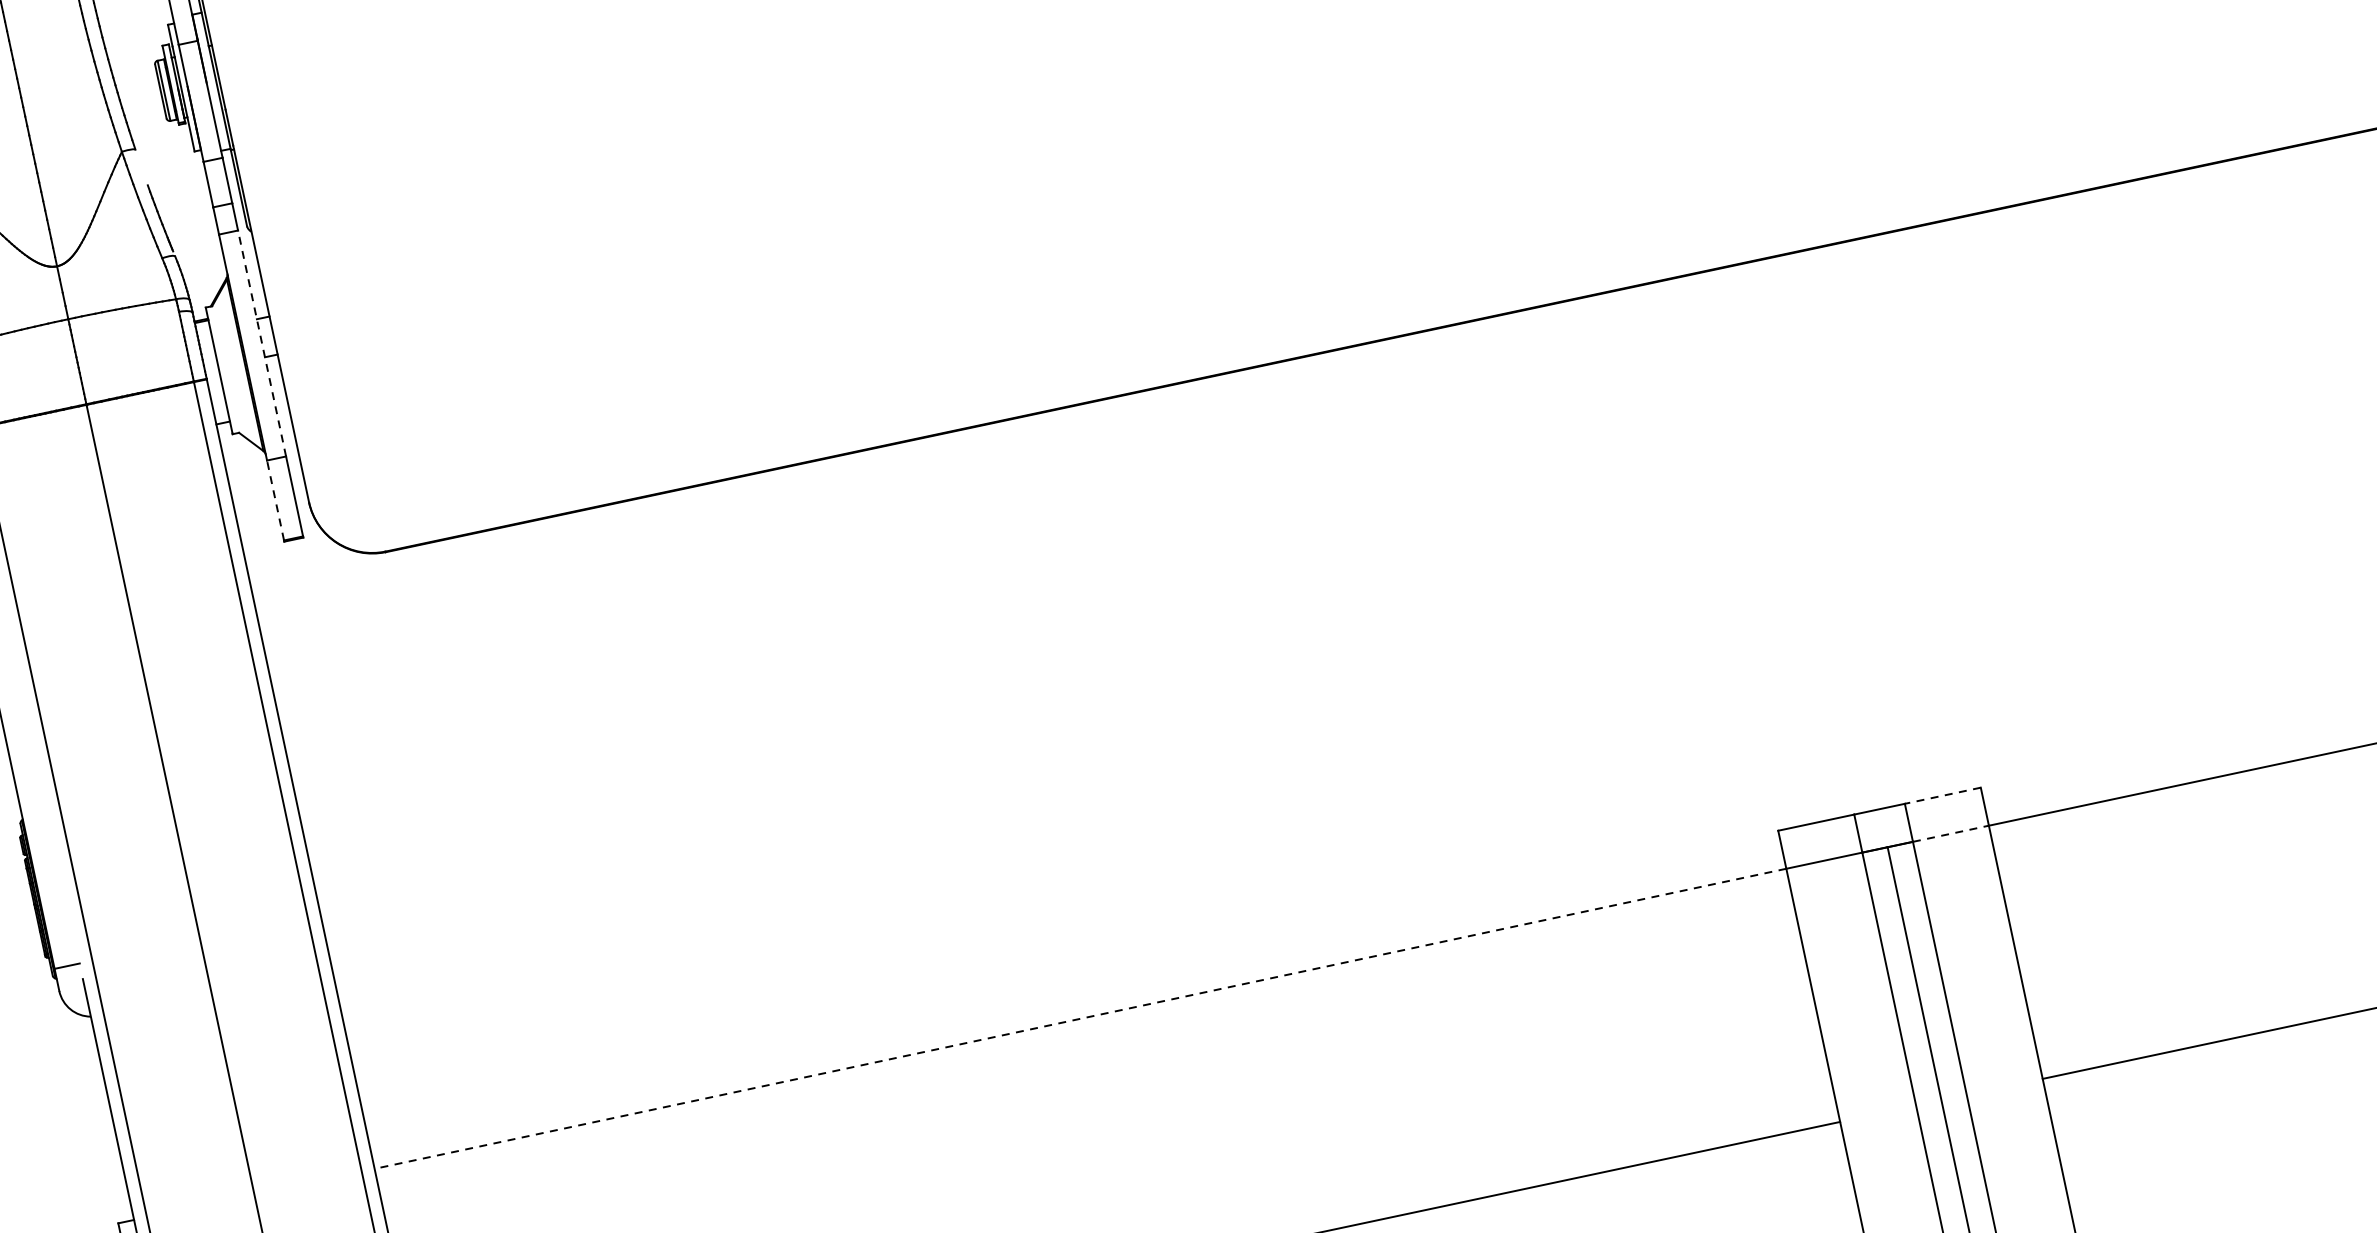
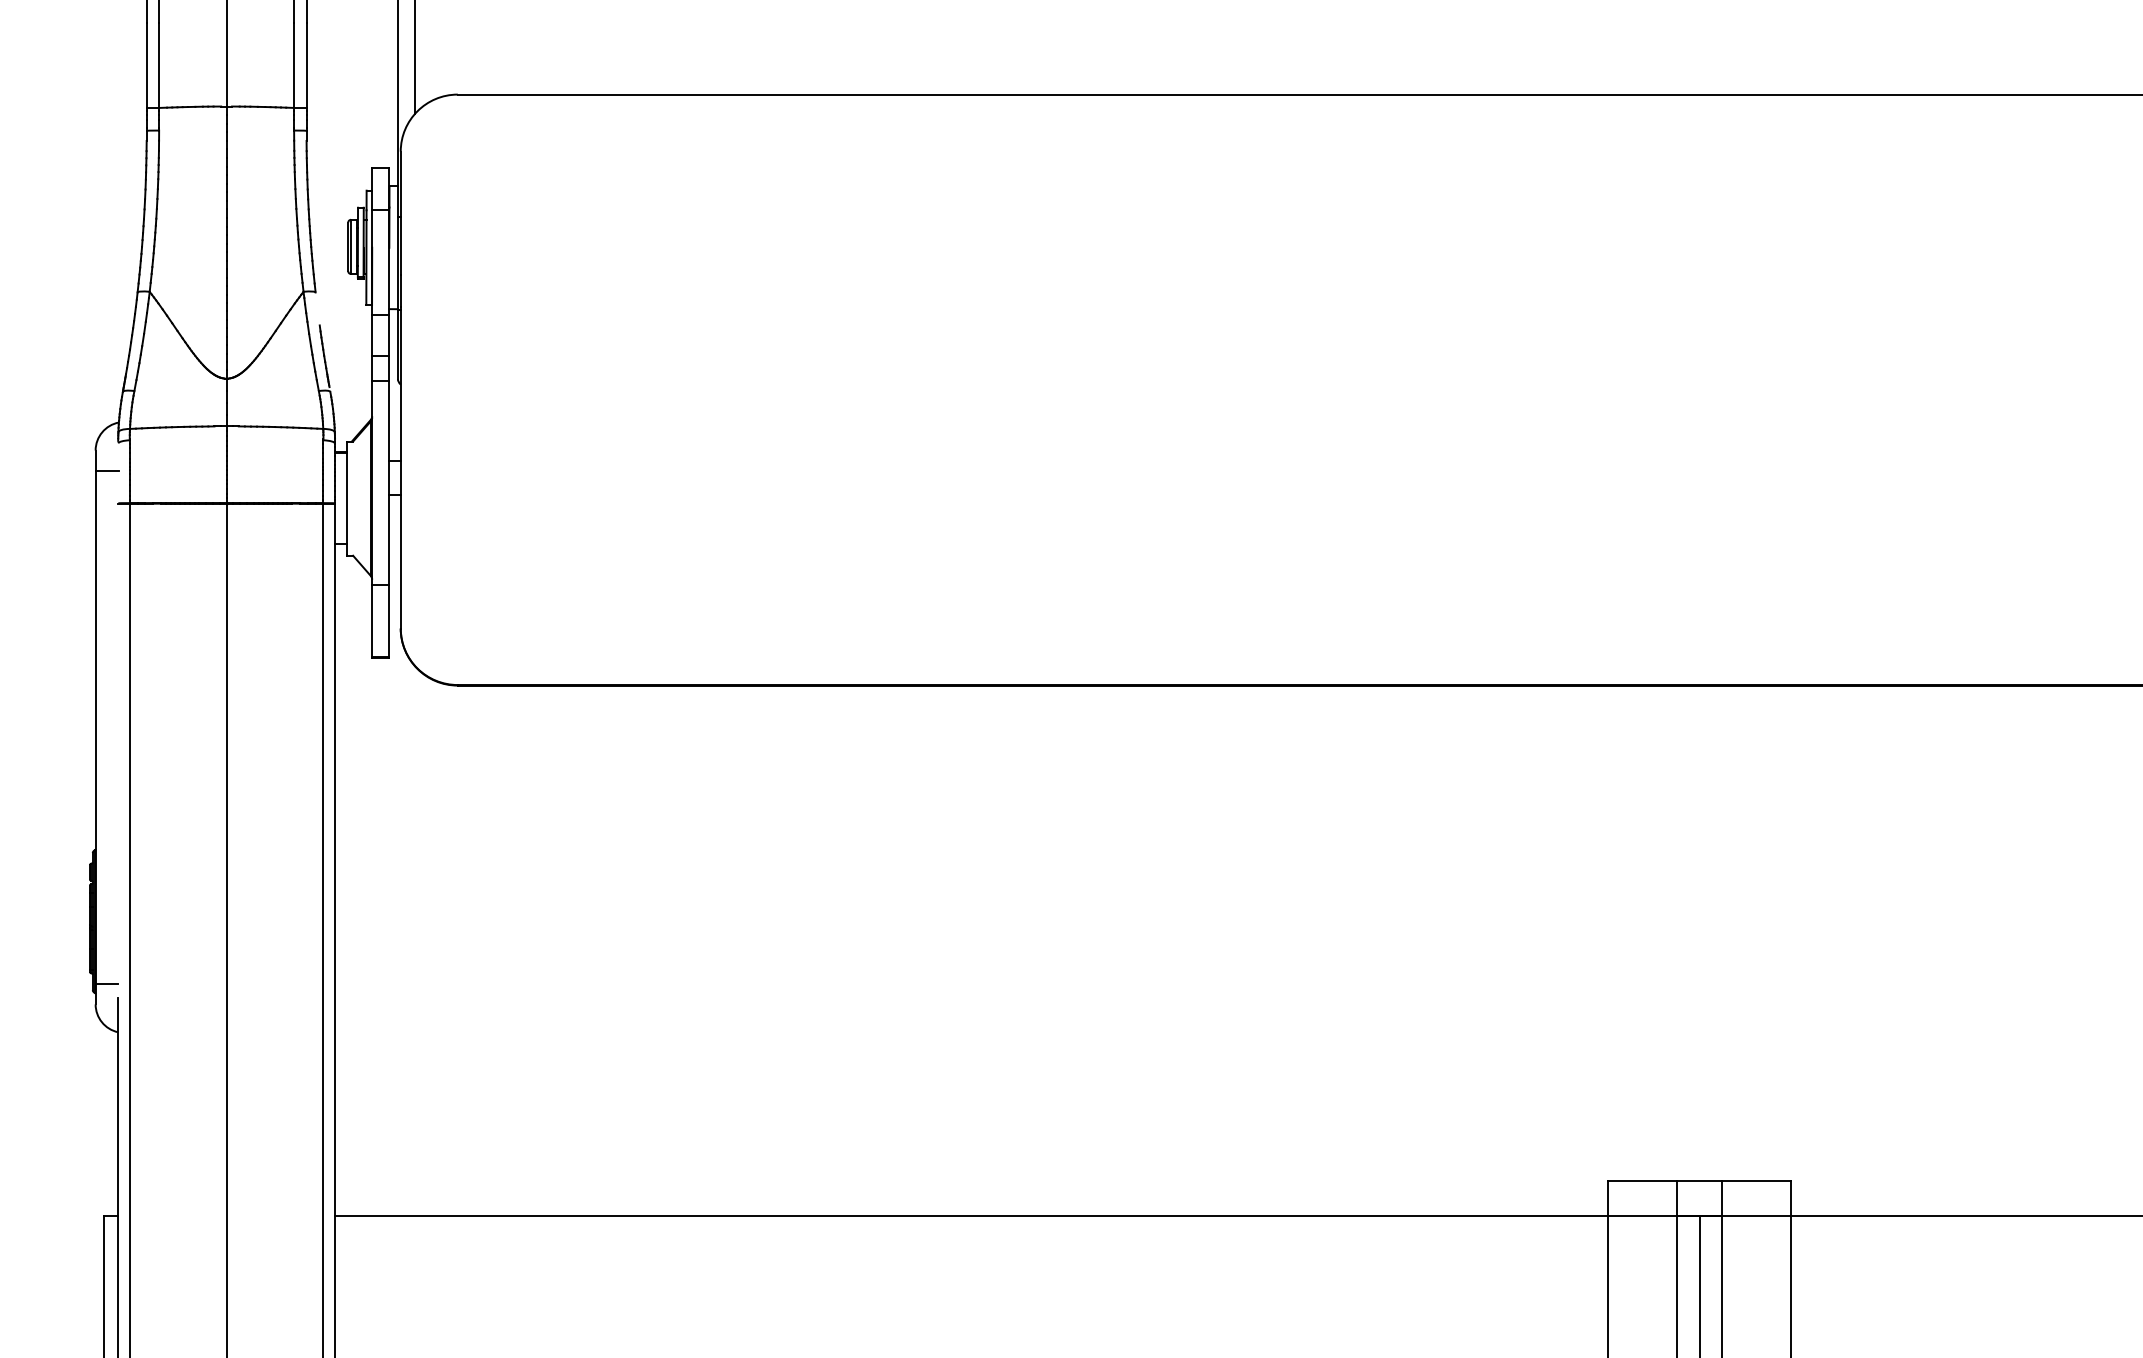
line: (262, 343) -> (389, 482), dashed -> solid
line: (275, 500) -> (372, 620), dashed -> solid
line: (1942, 795) -> (1756, 1181), dashed -> solid
line: (1951, 833) -> (1757, 1215), dashed -> solid
line: (1080, 1018) -> (971, 1215), dashed -> solid

